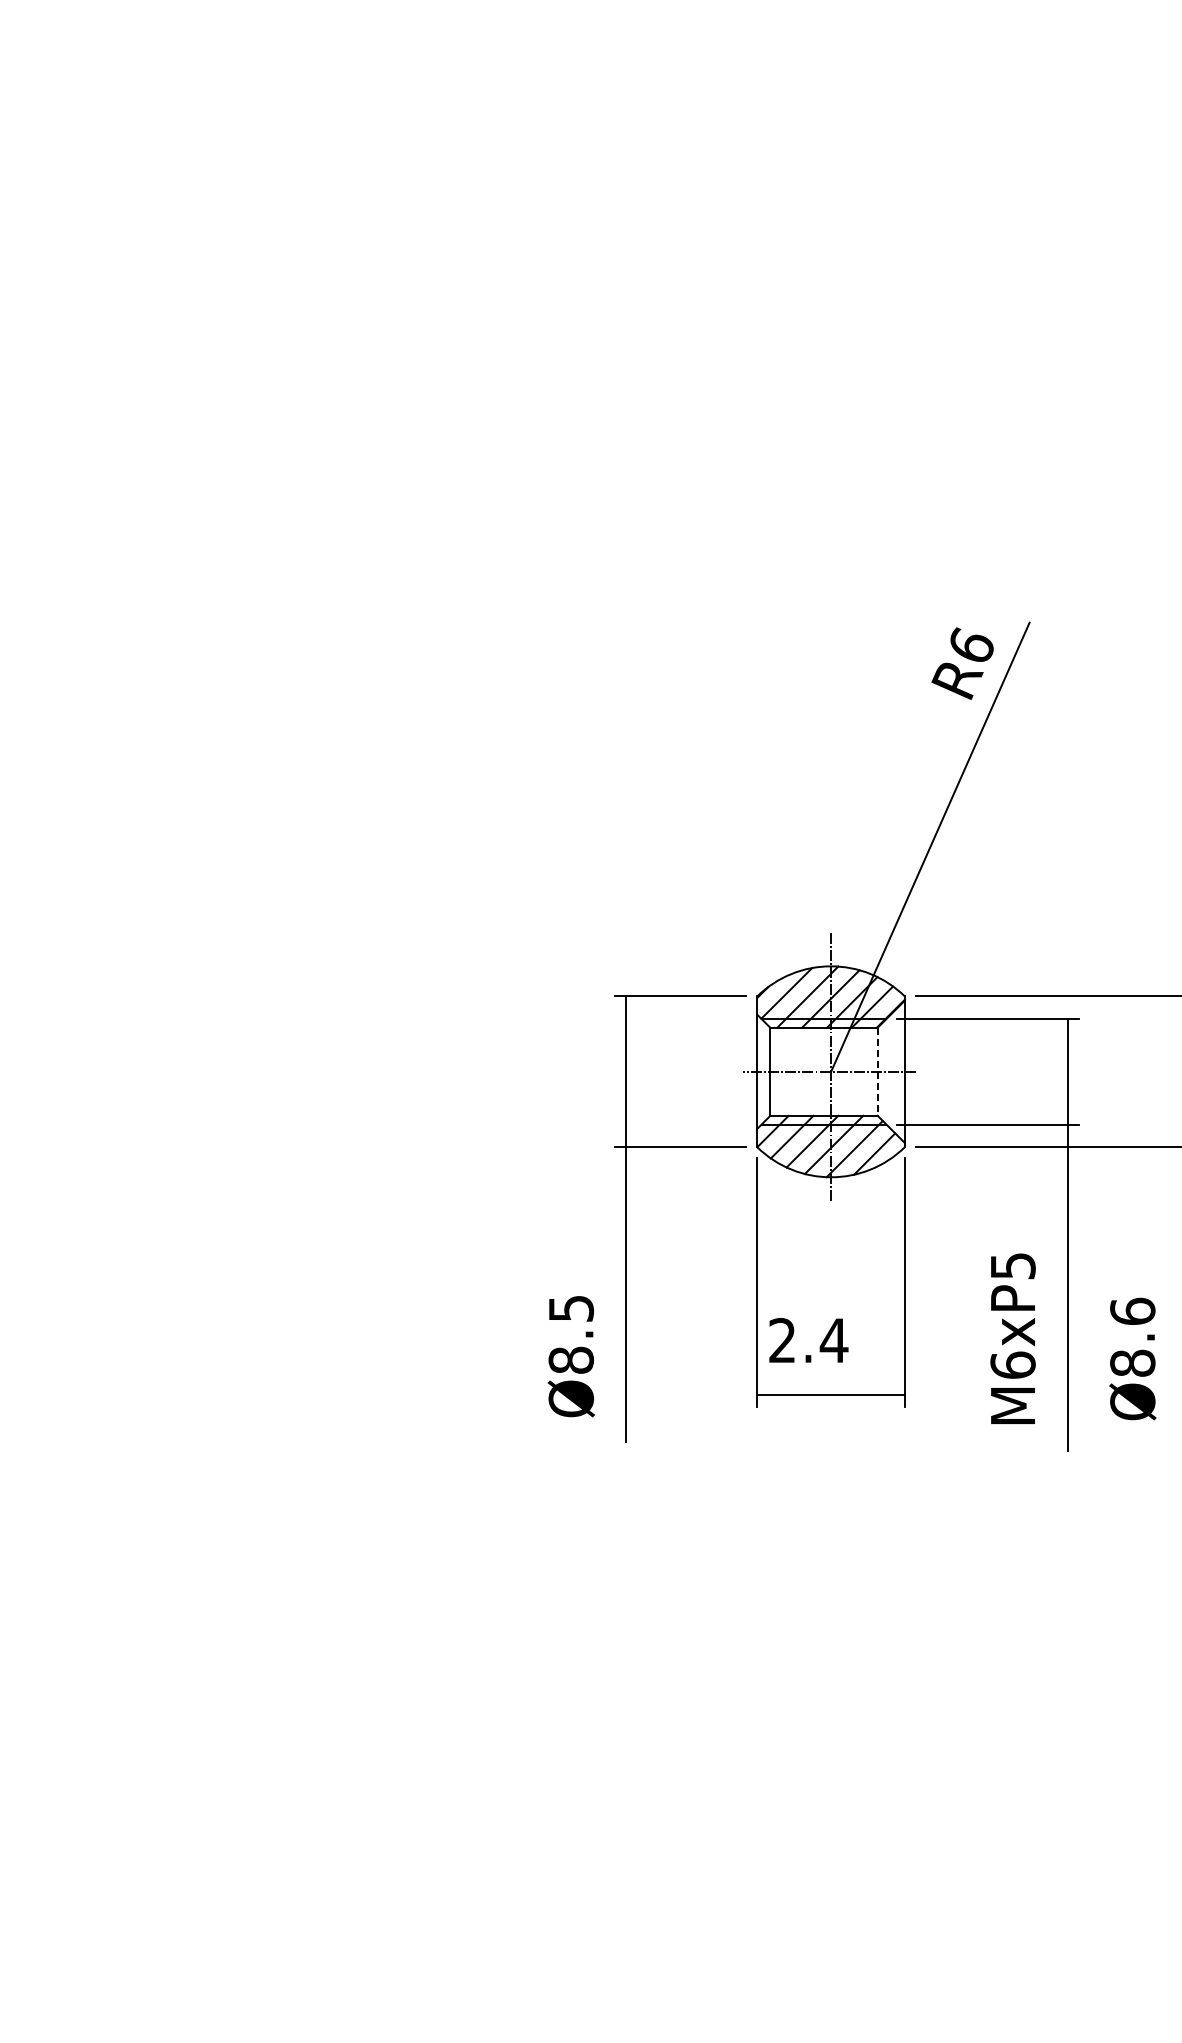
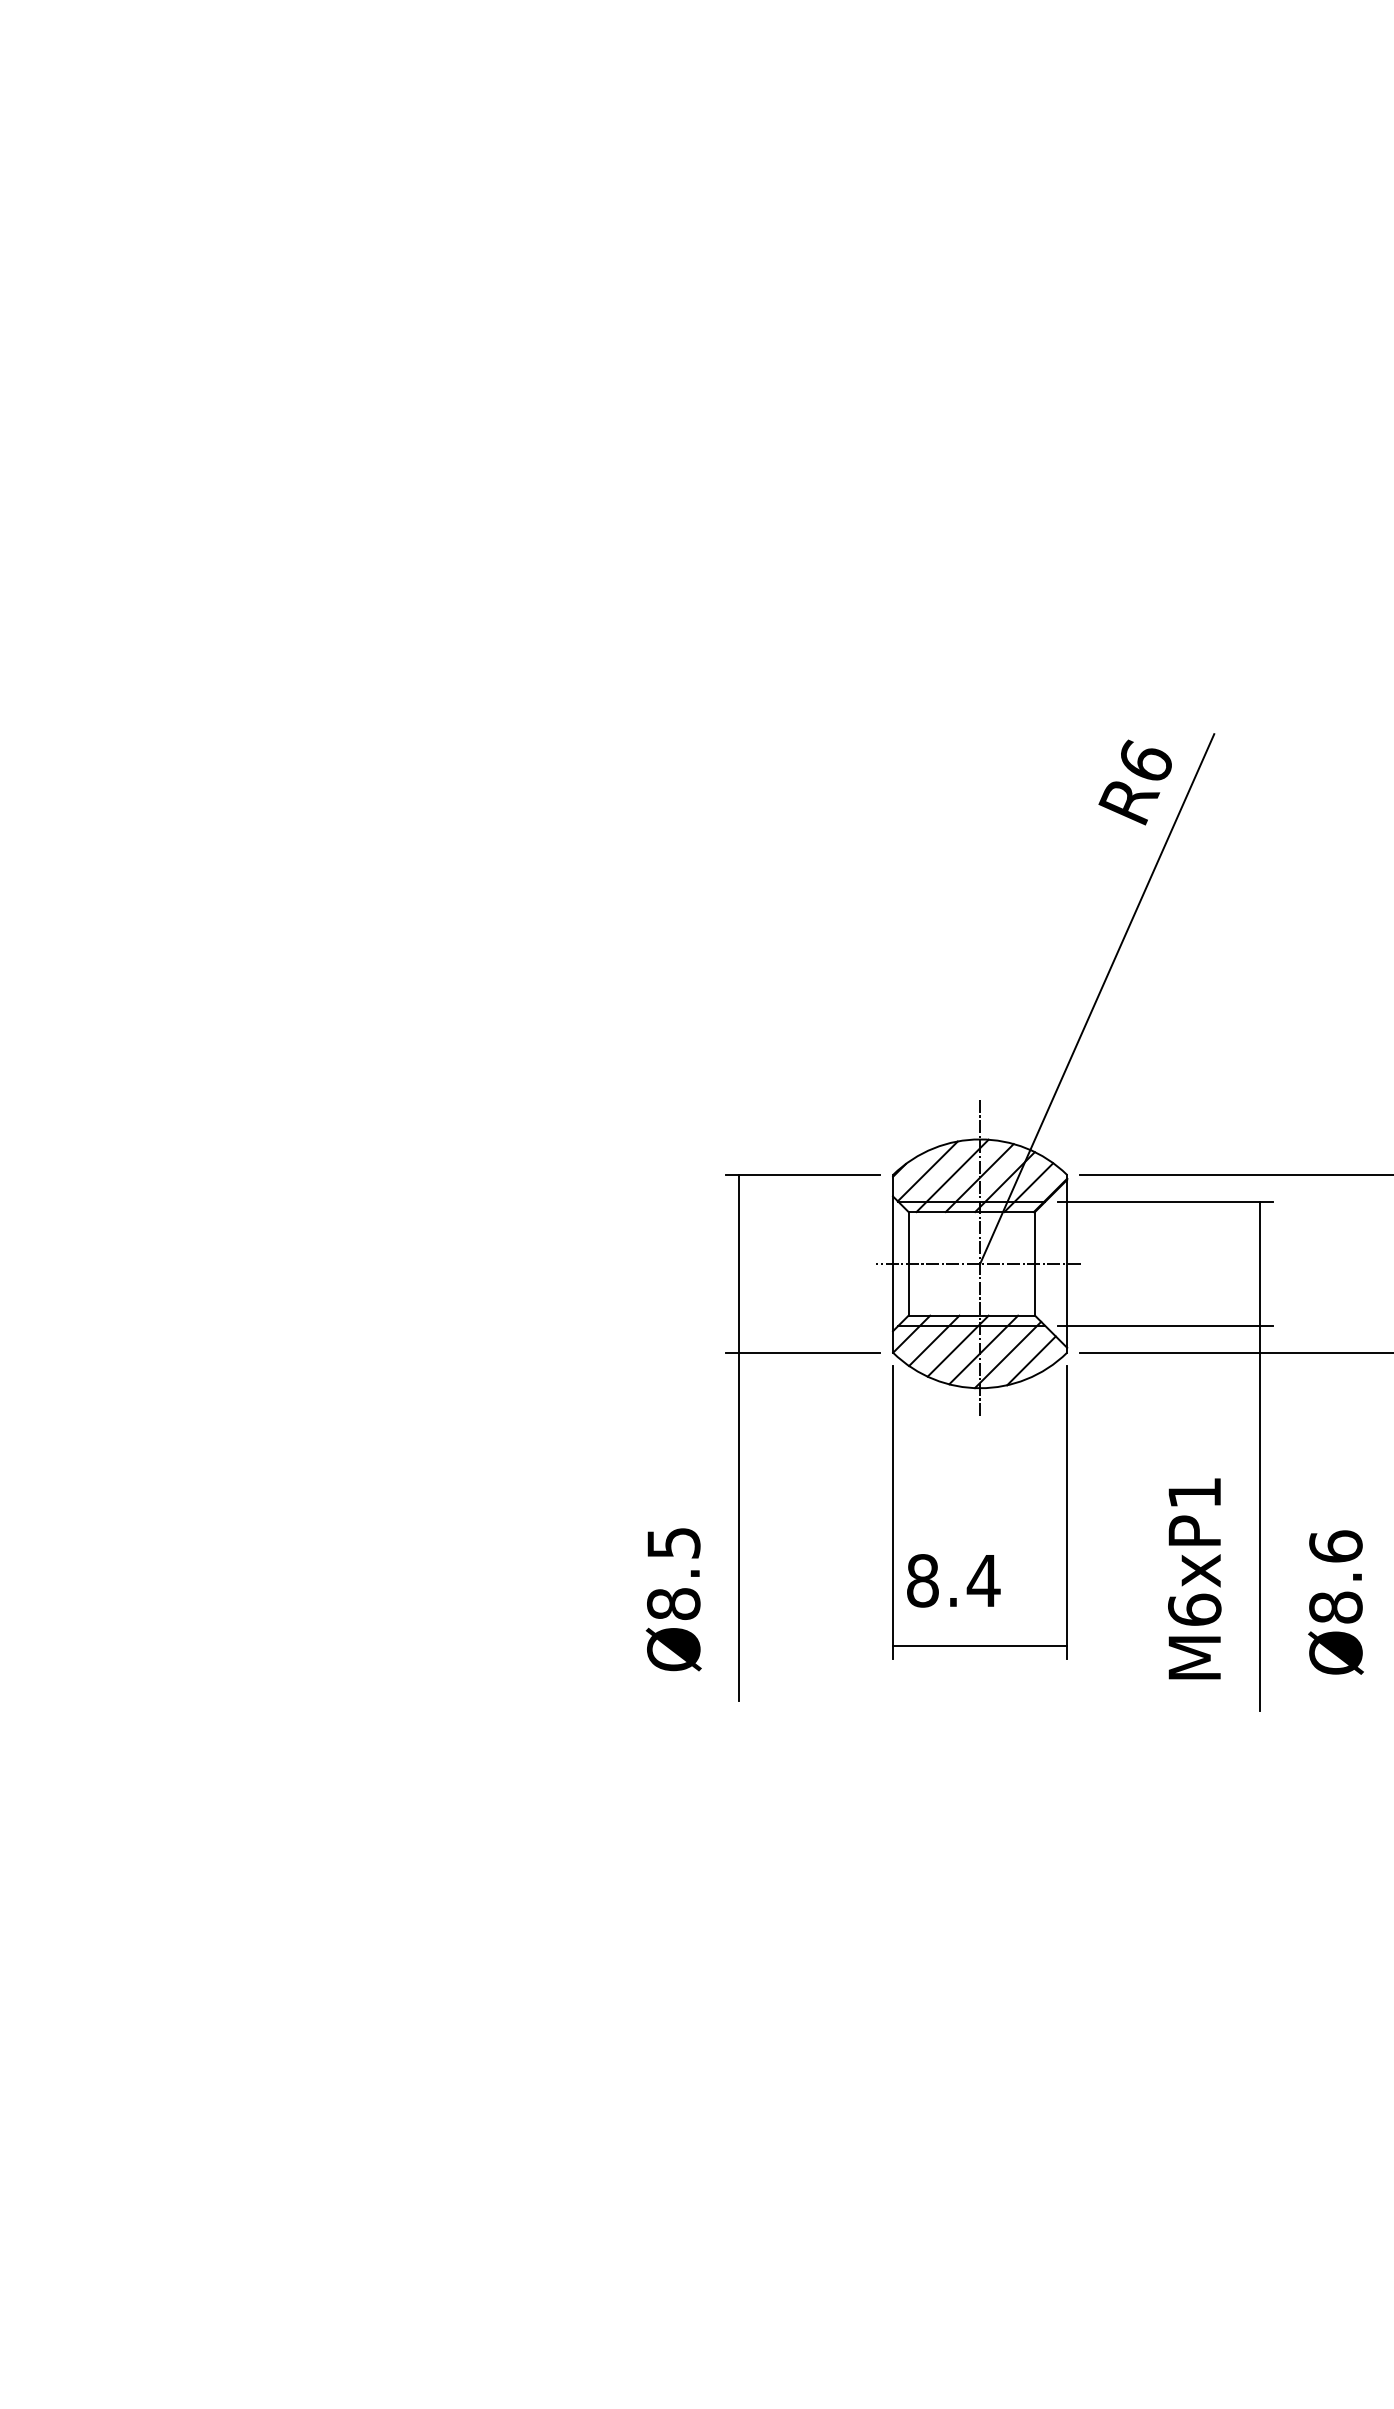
line: (877, 1071) -> (1034, 1263), dashed -> solid
text: (1013, 1266) -> (1195, 1493), M6xP5 -> M6xP1
text: (782, 1340) -> (922, 1580), 2.4 -> 8.4

